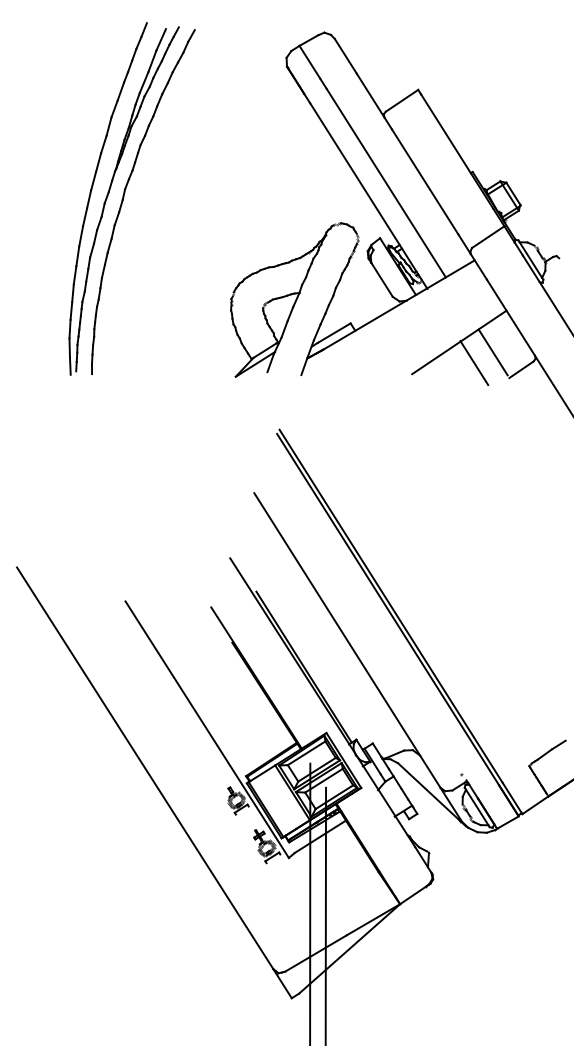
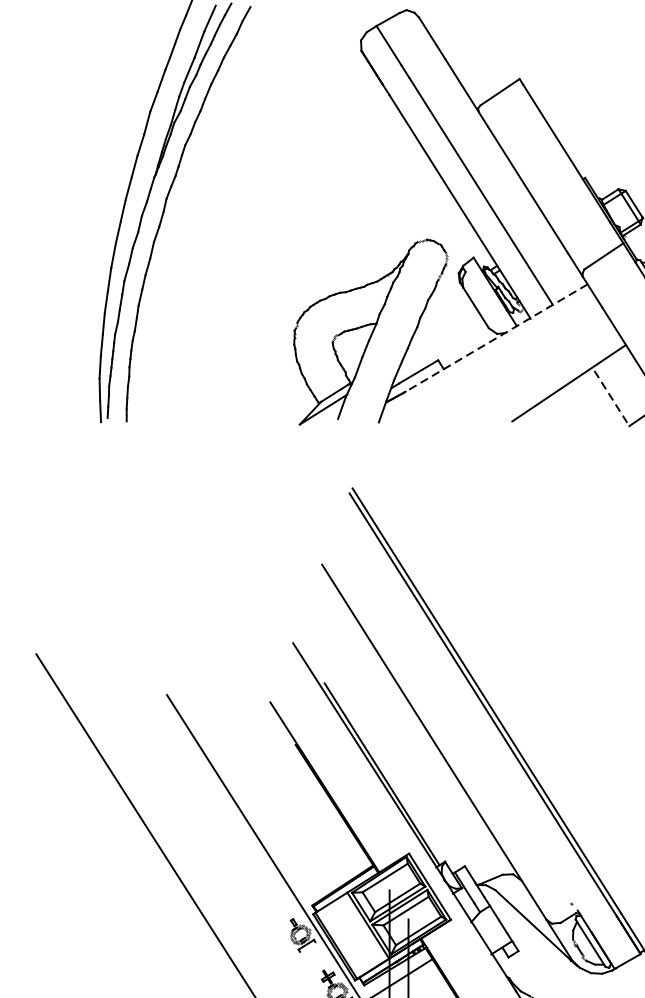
line: (398, 305) -> (495, 338), solid -> dashed
line: (492, 352) -> (609, 395), solid -> dashed
line: (474, 363) -> (587, 408), removed

